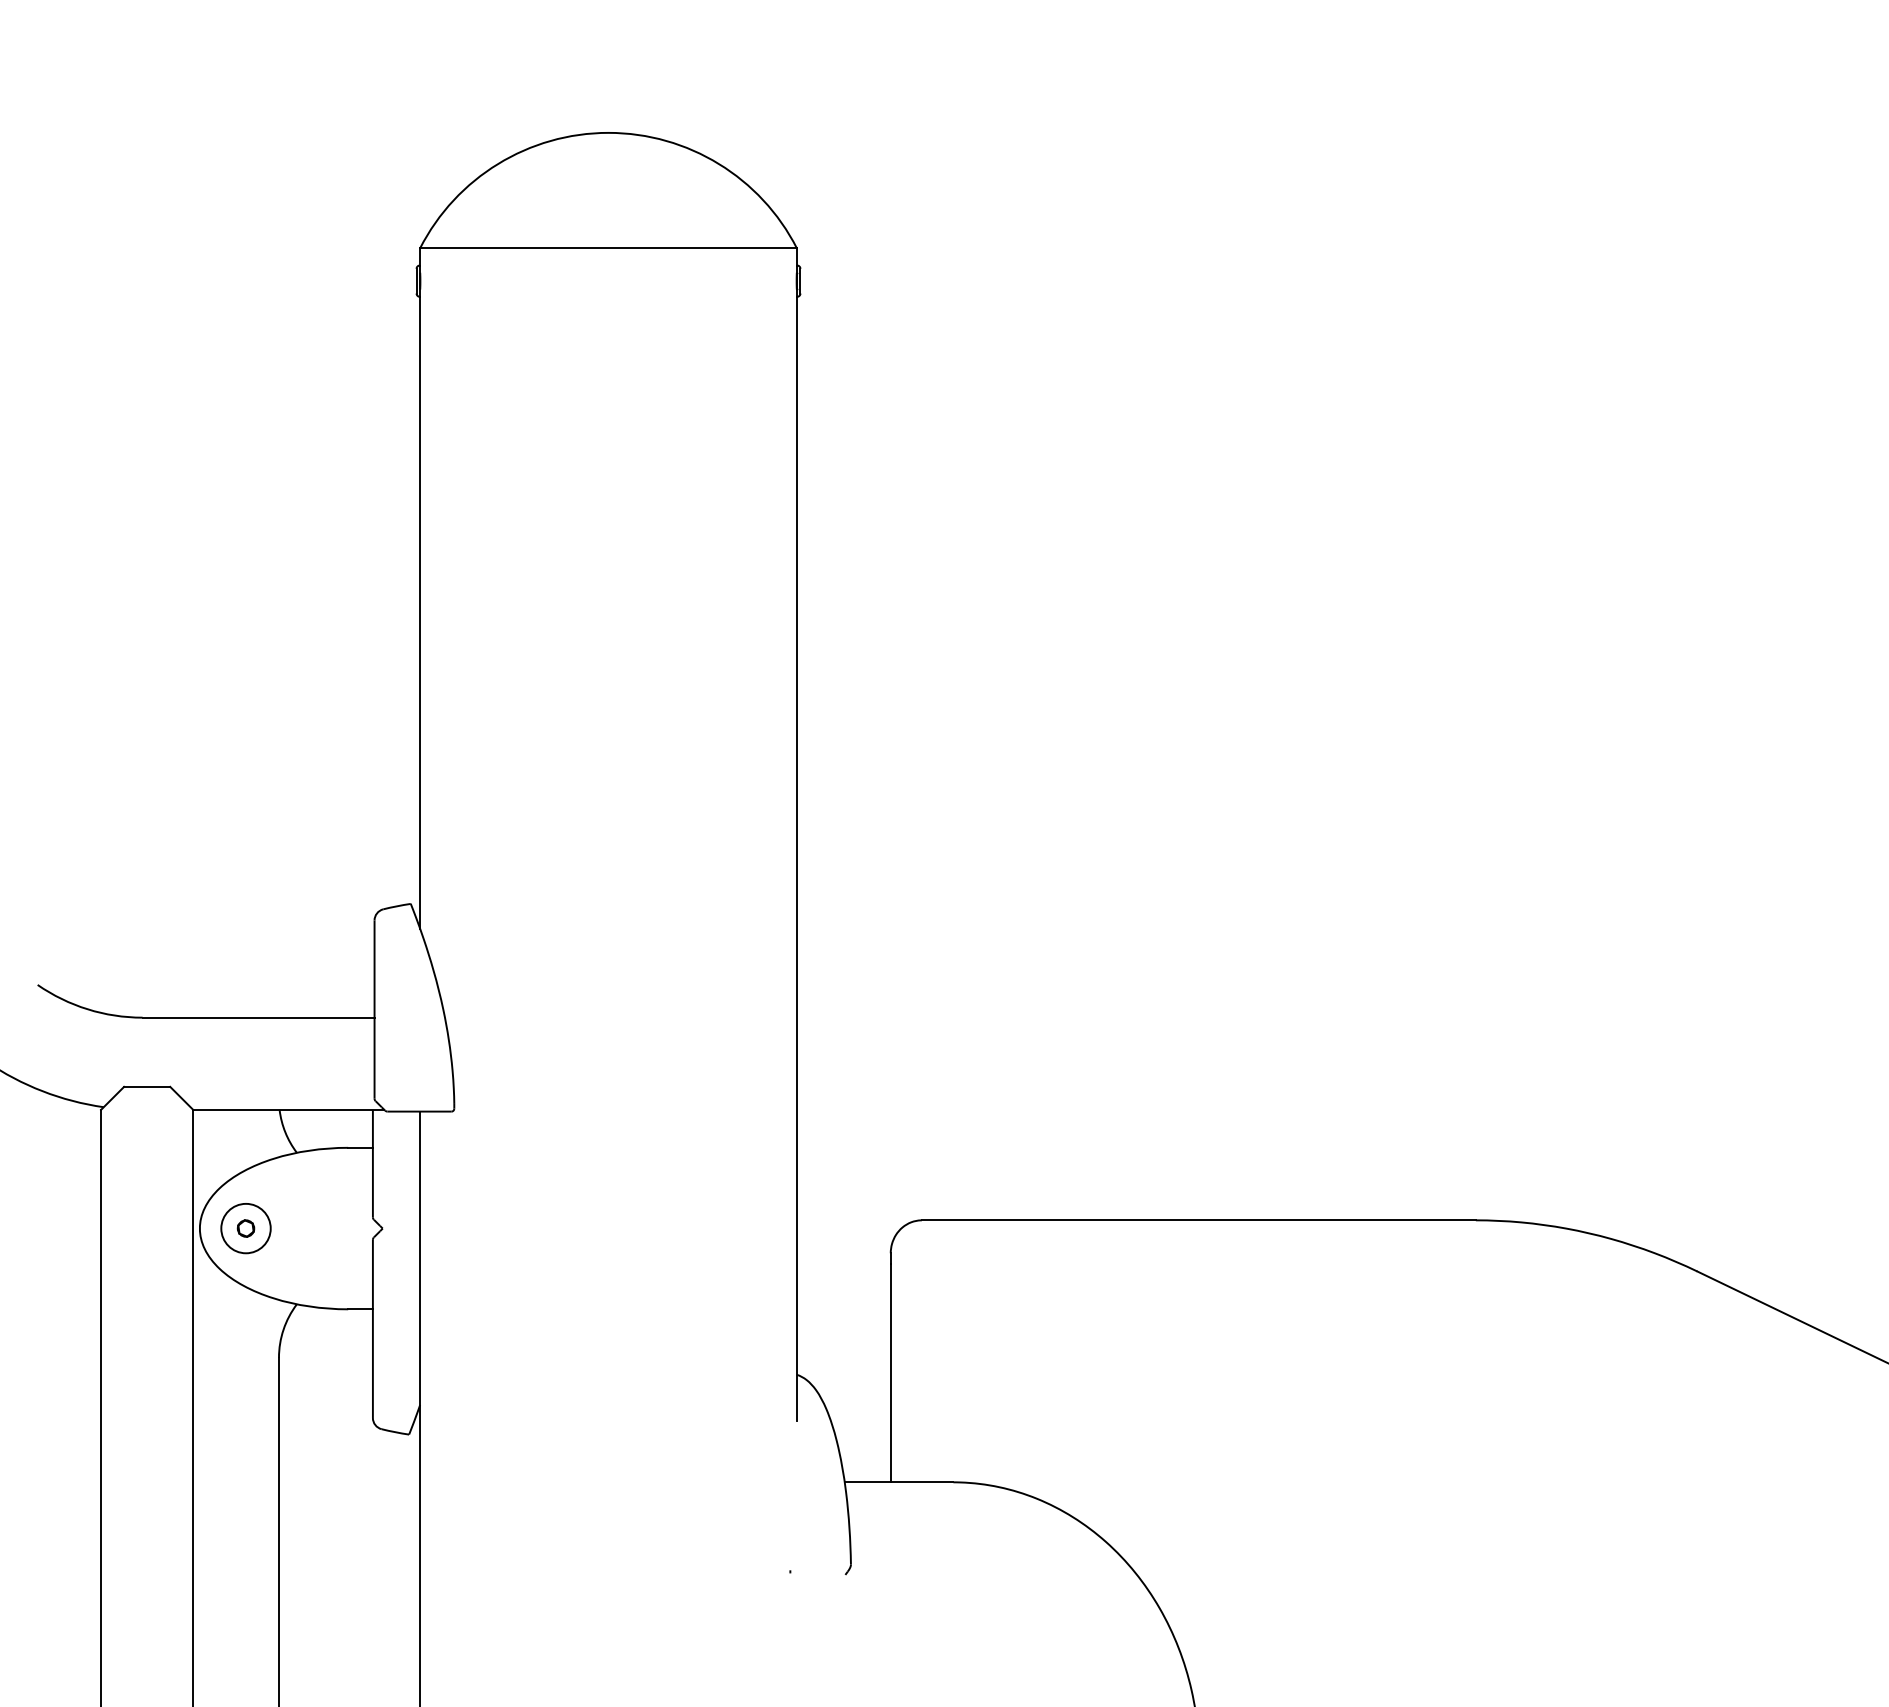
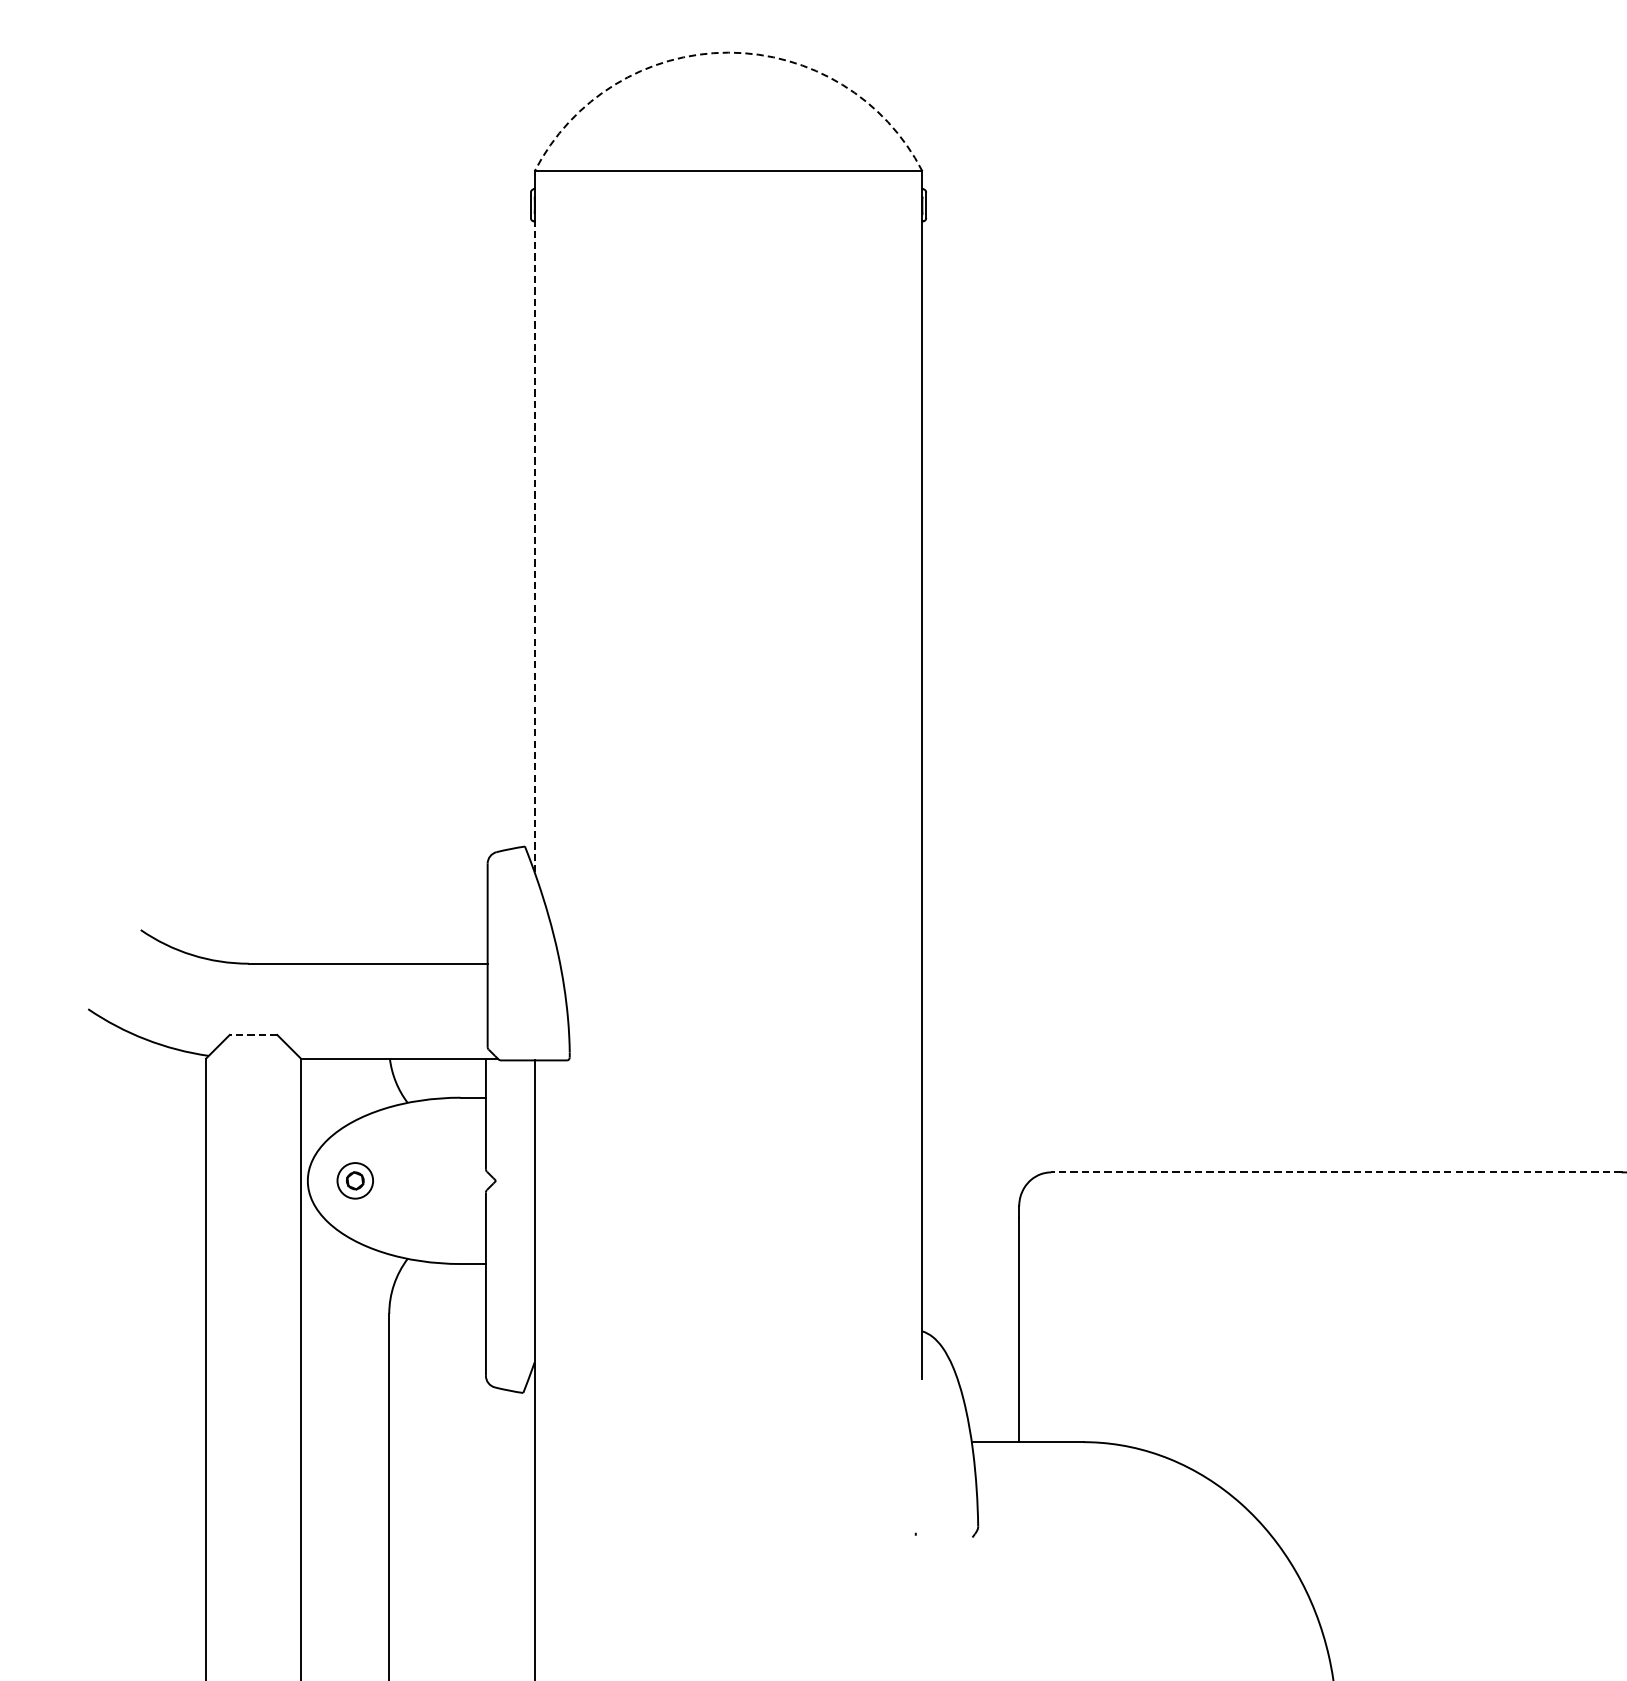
arc: (608, 132) -> (728, 52), solid -> dashed
line: (420, 612) -> (534, 546), solid -> dashed
line: (146, 1086) -> (252, 1034), solid -> dashed
line: (1198, 1220) -> (1336, 1172), solid -> dashed
circle: (245, 1228) -> (354, 1180), size x0.7

